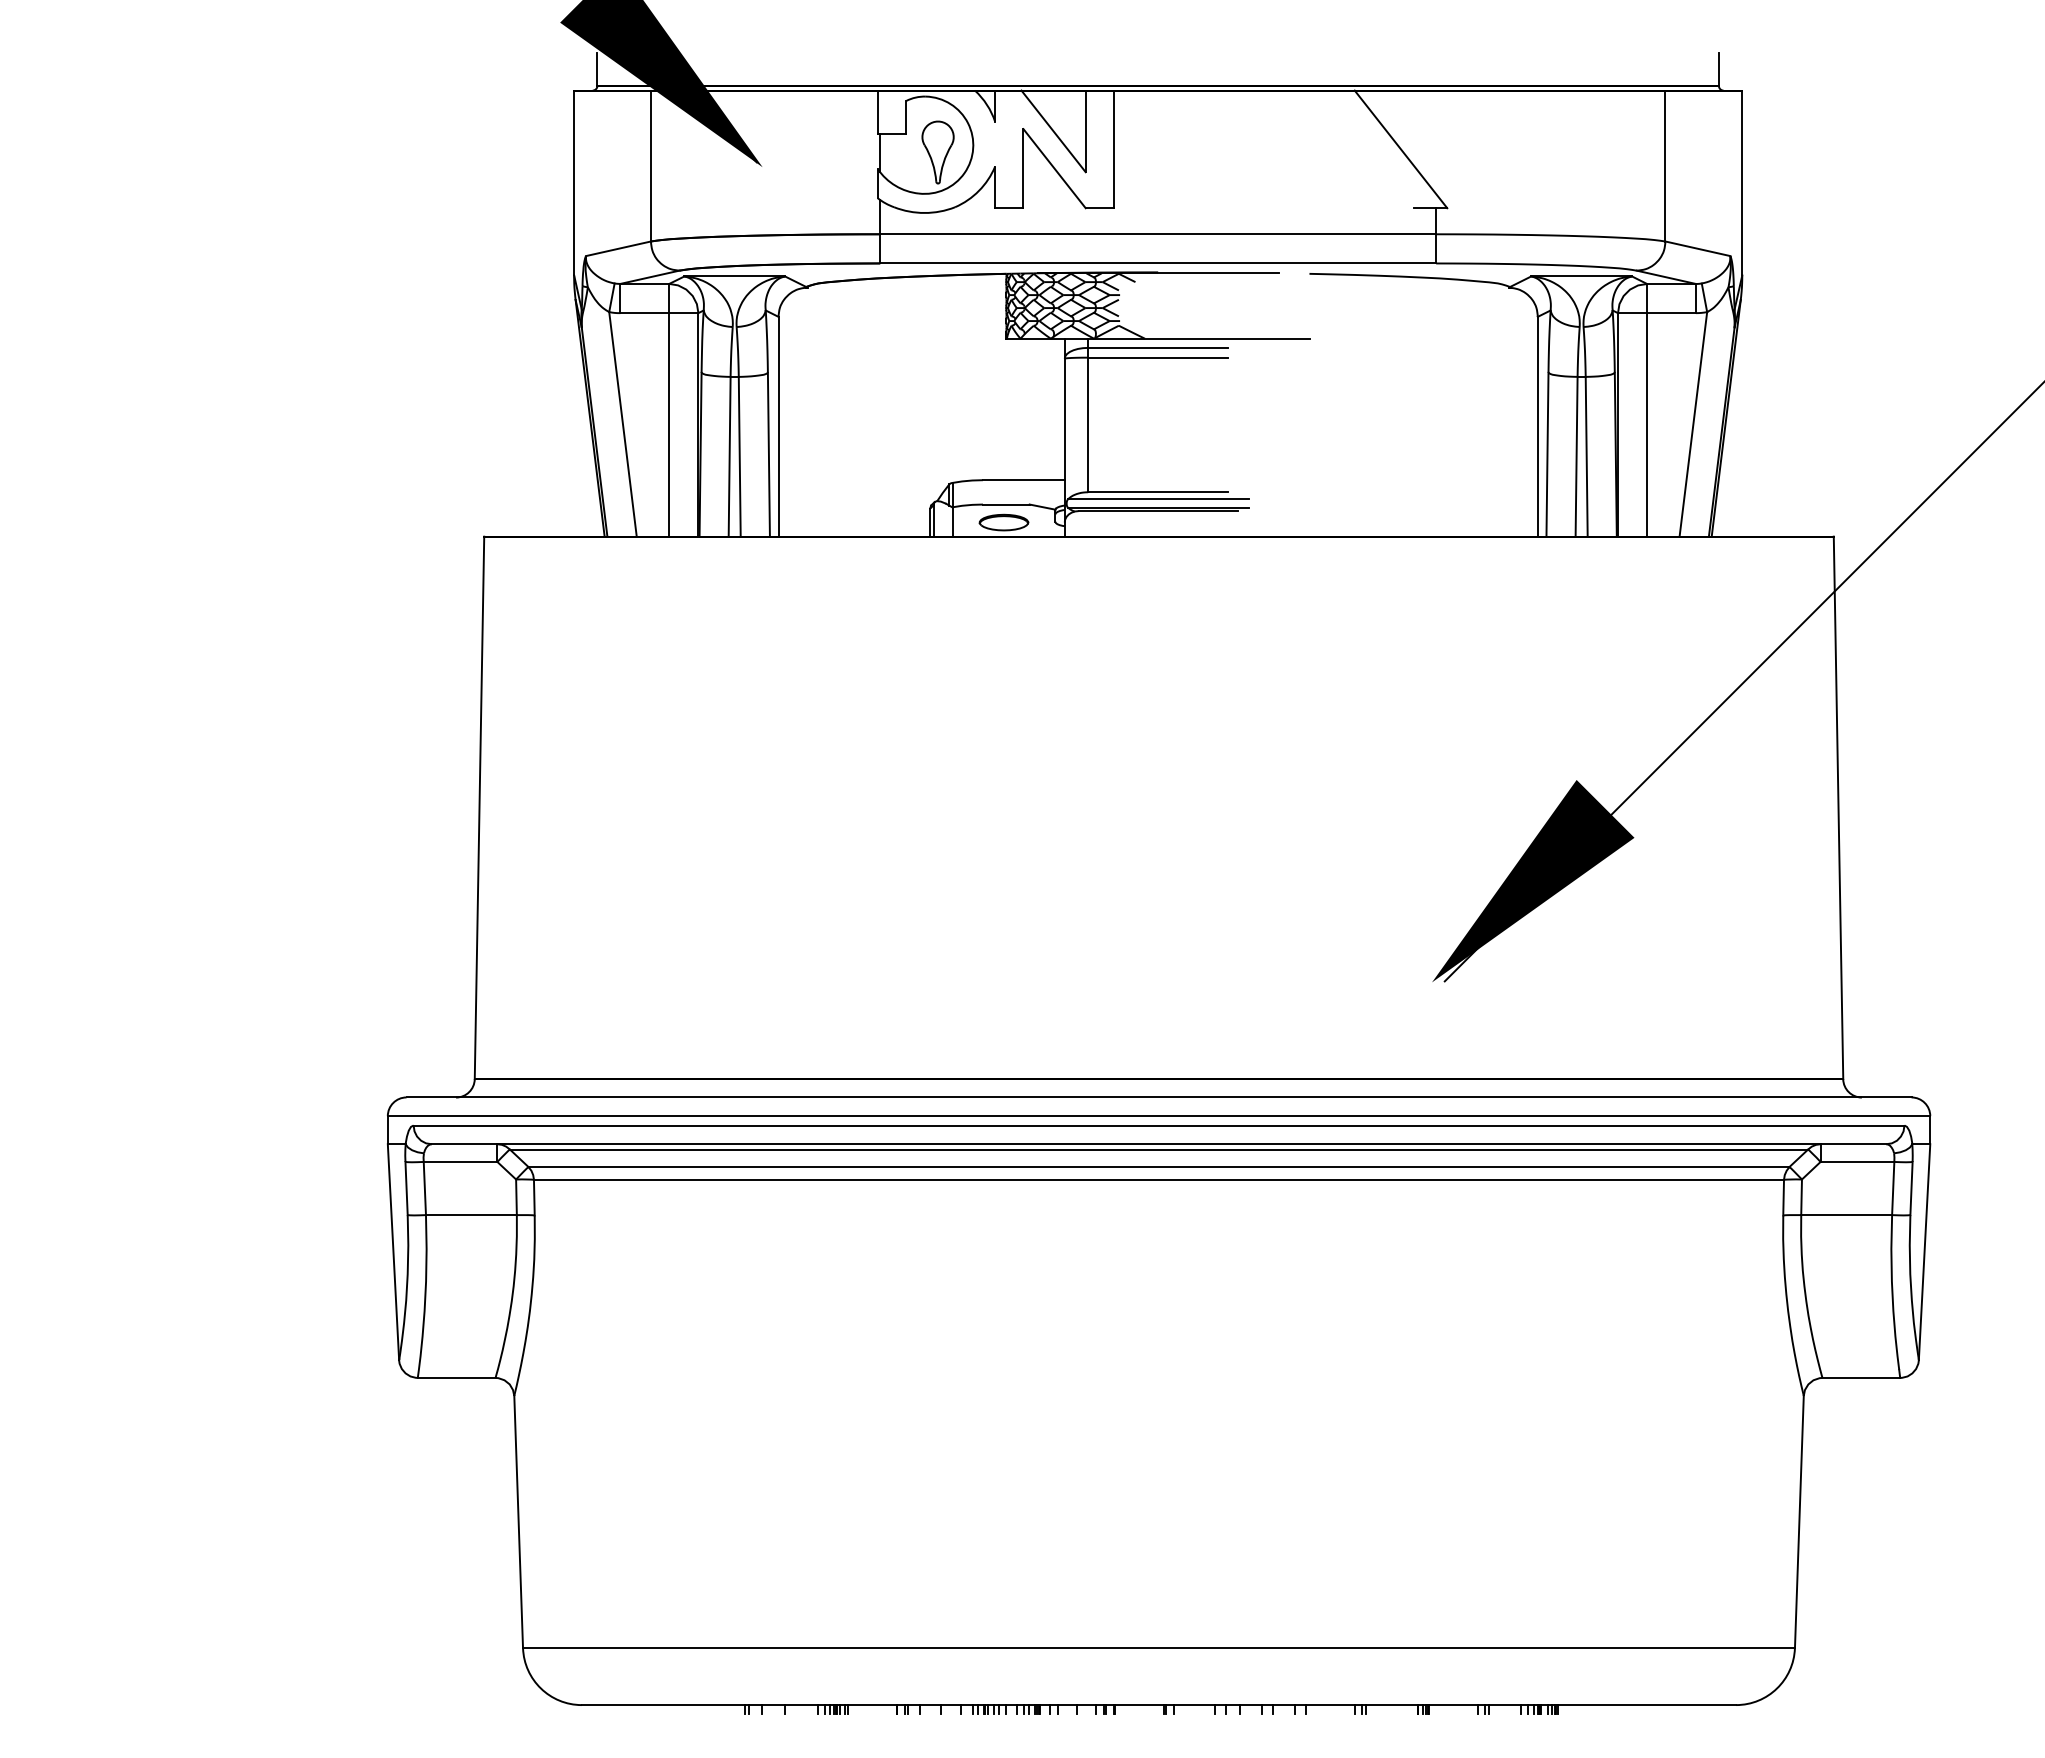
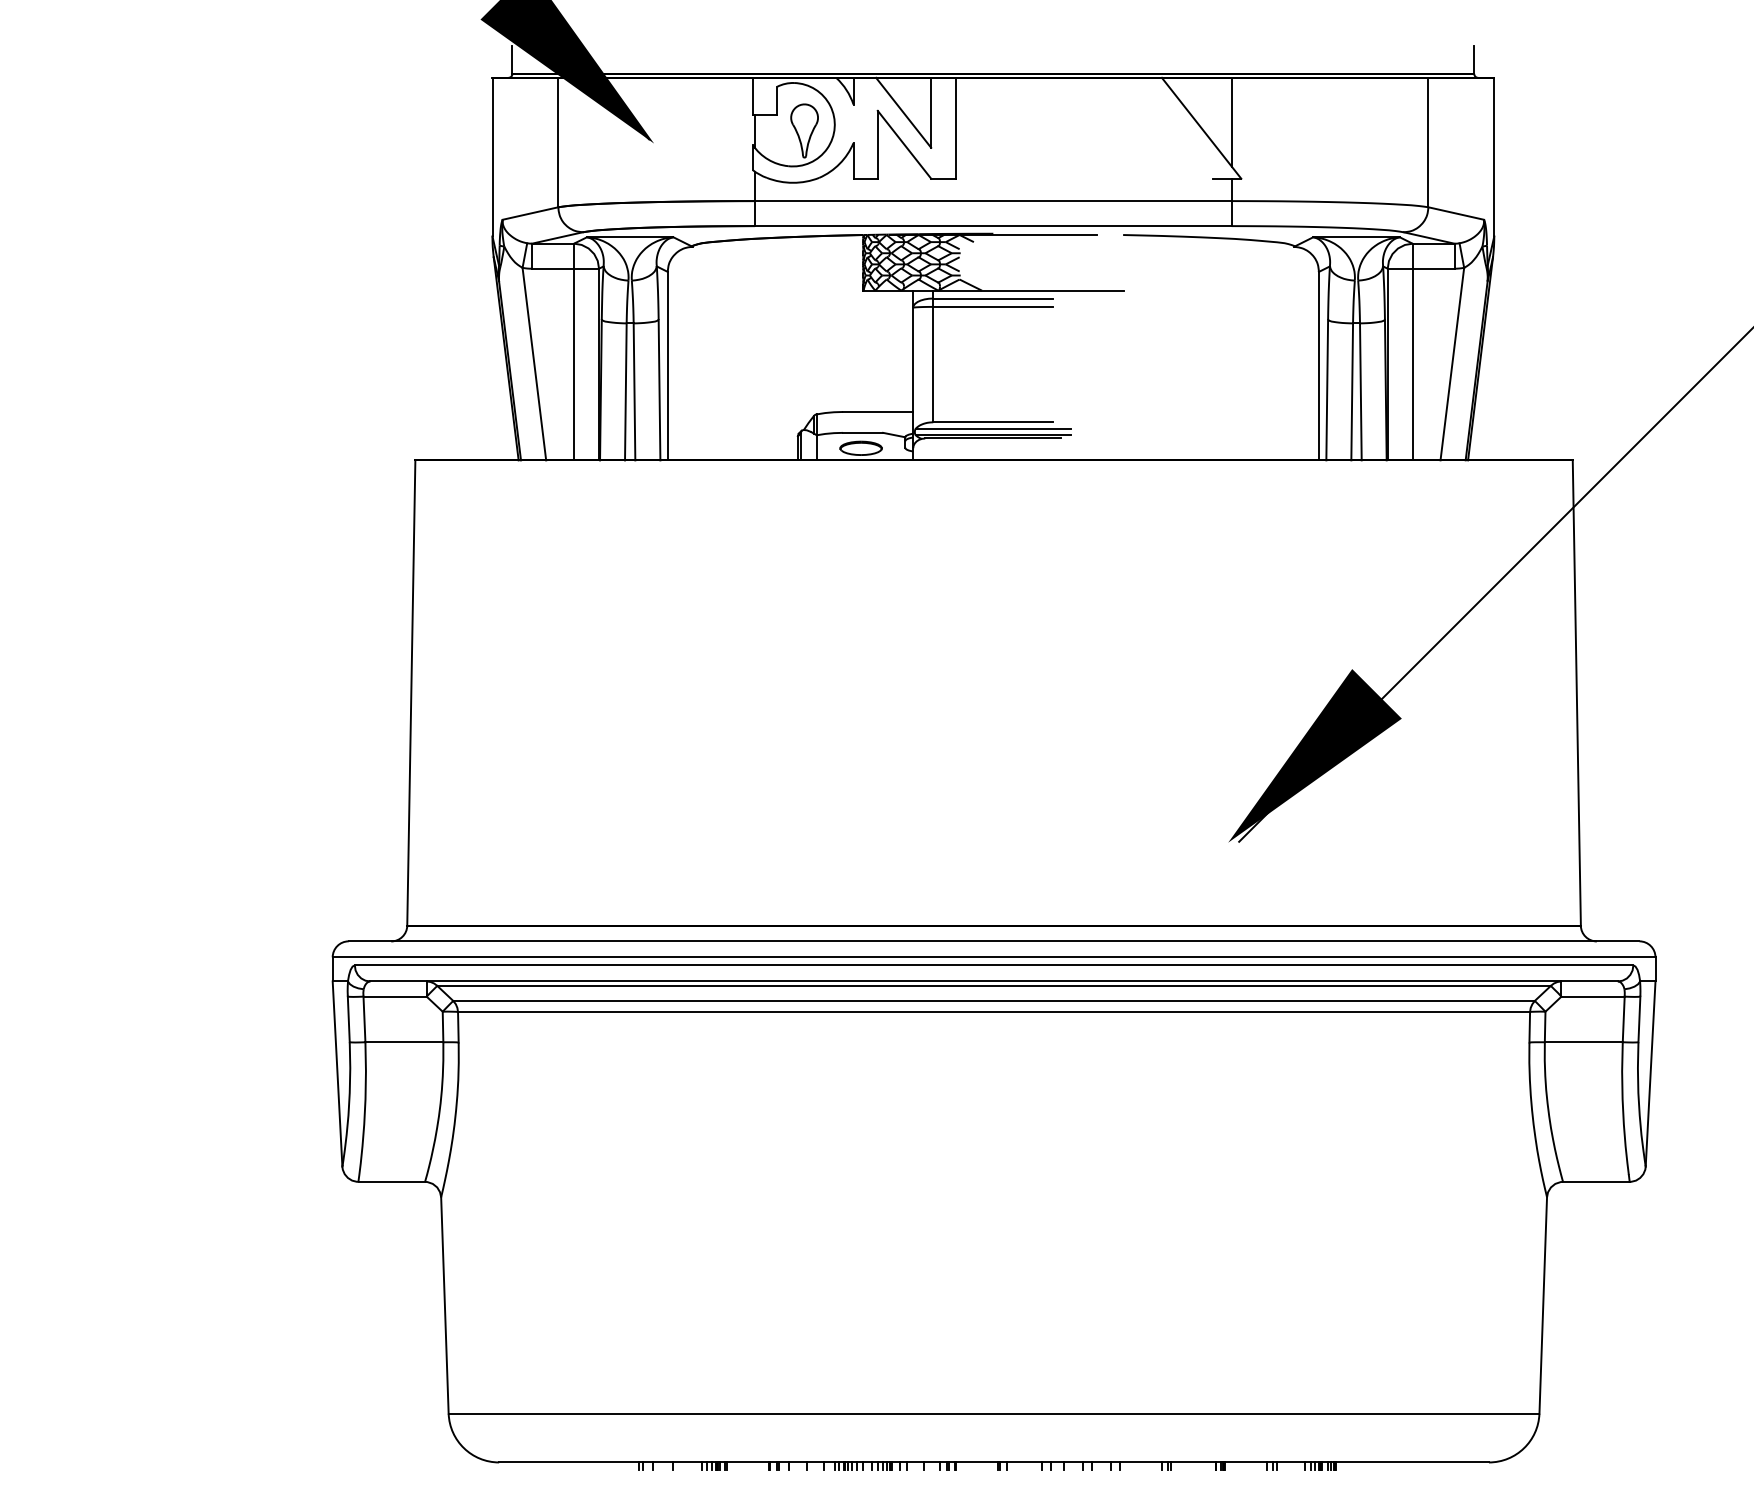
line: (1436, 142) -> (1232, 122), added

